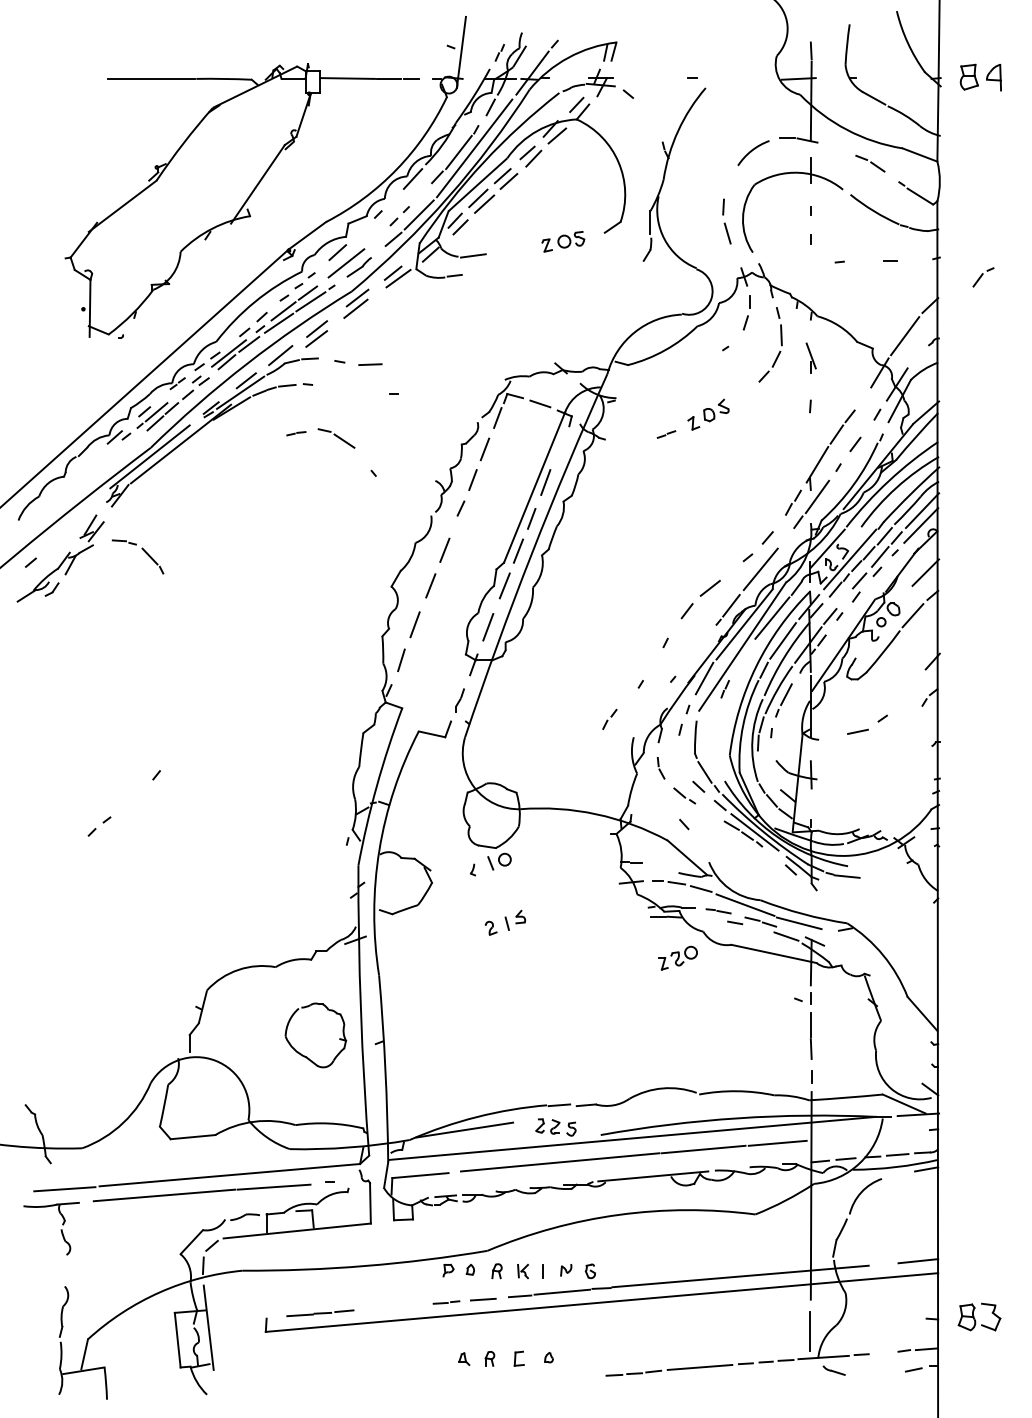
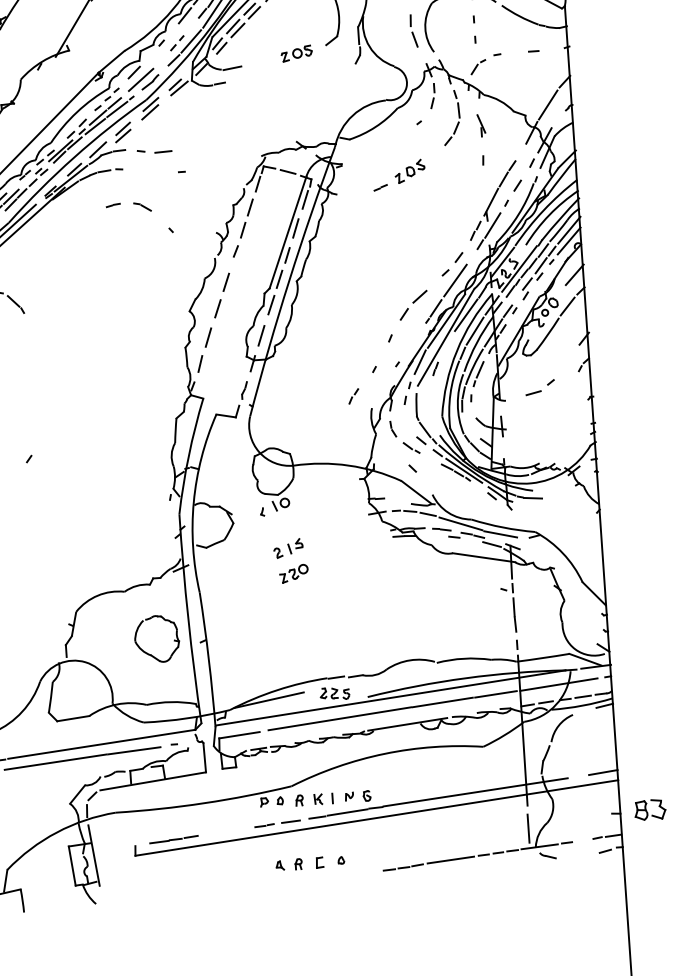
part: (983, 277) -> (478, 67), moved
part: (336, 438) -> (142, 206), size x0.62
line: (561, 444) -> (305, 200), added
part: (677, 957) -> (293, 573), moved
line: (865, 1135) -> (558, 684), added

